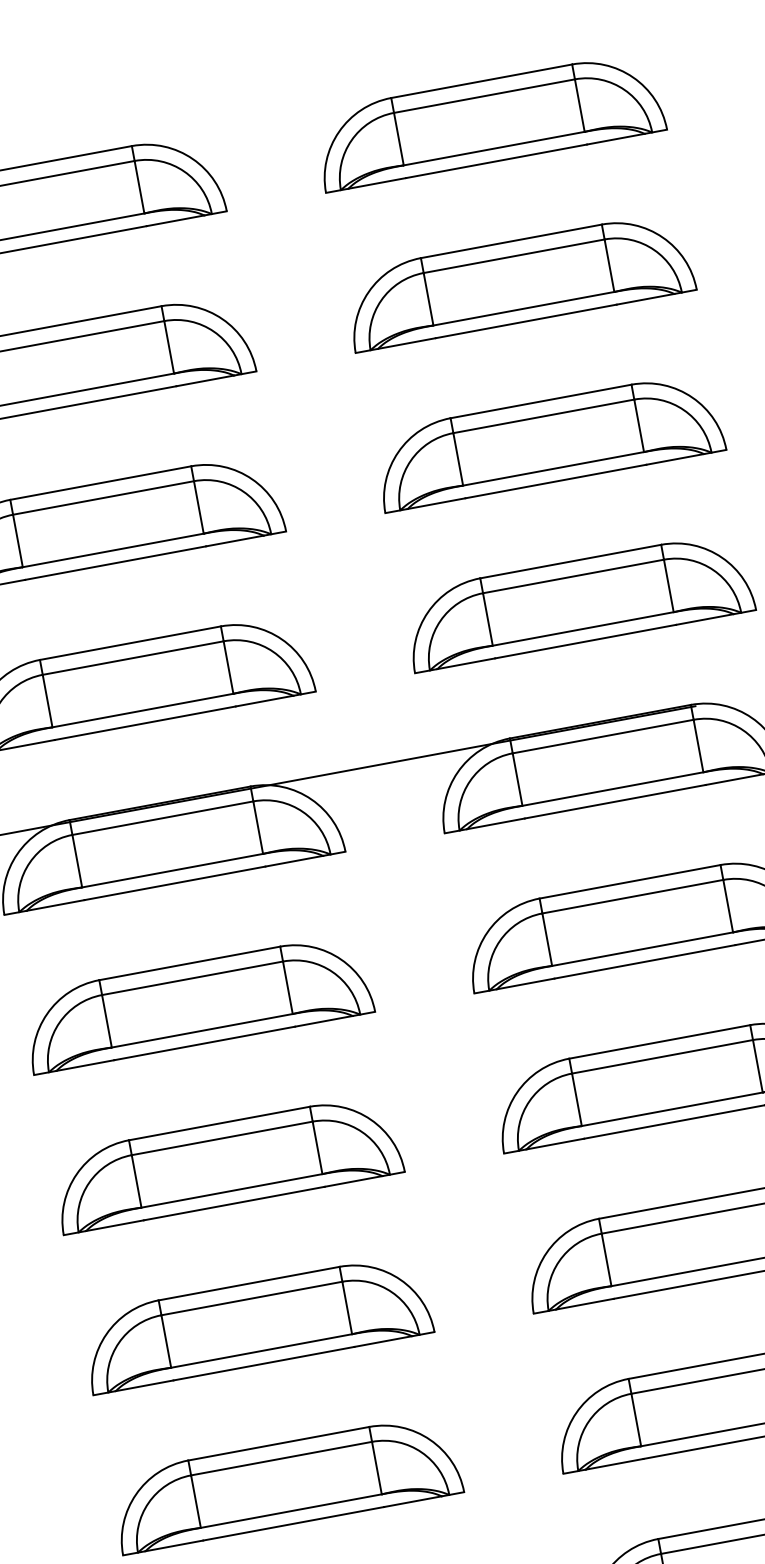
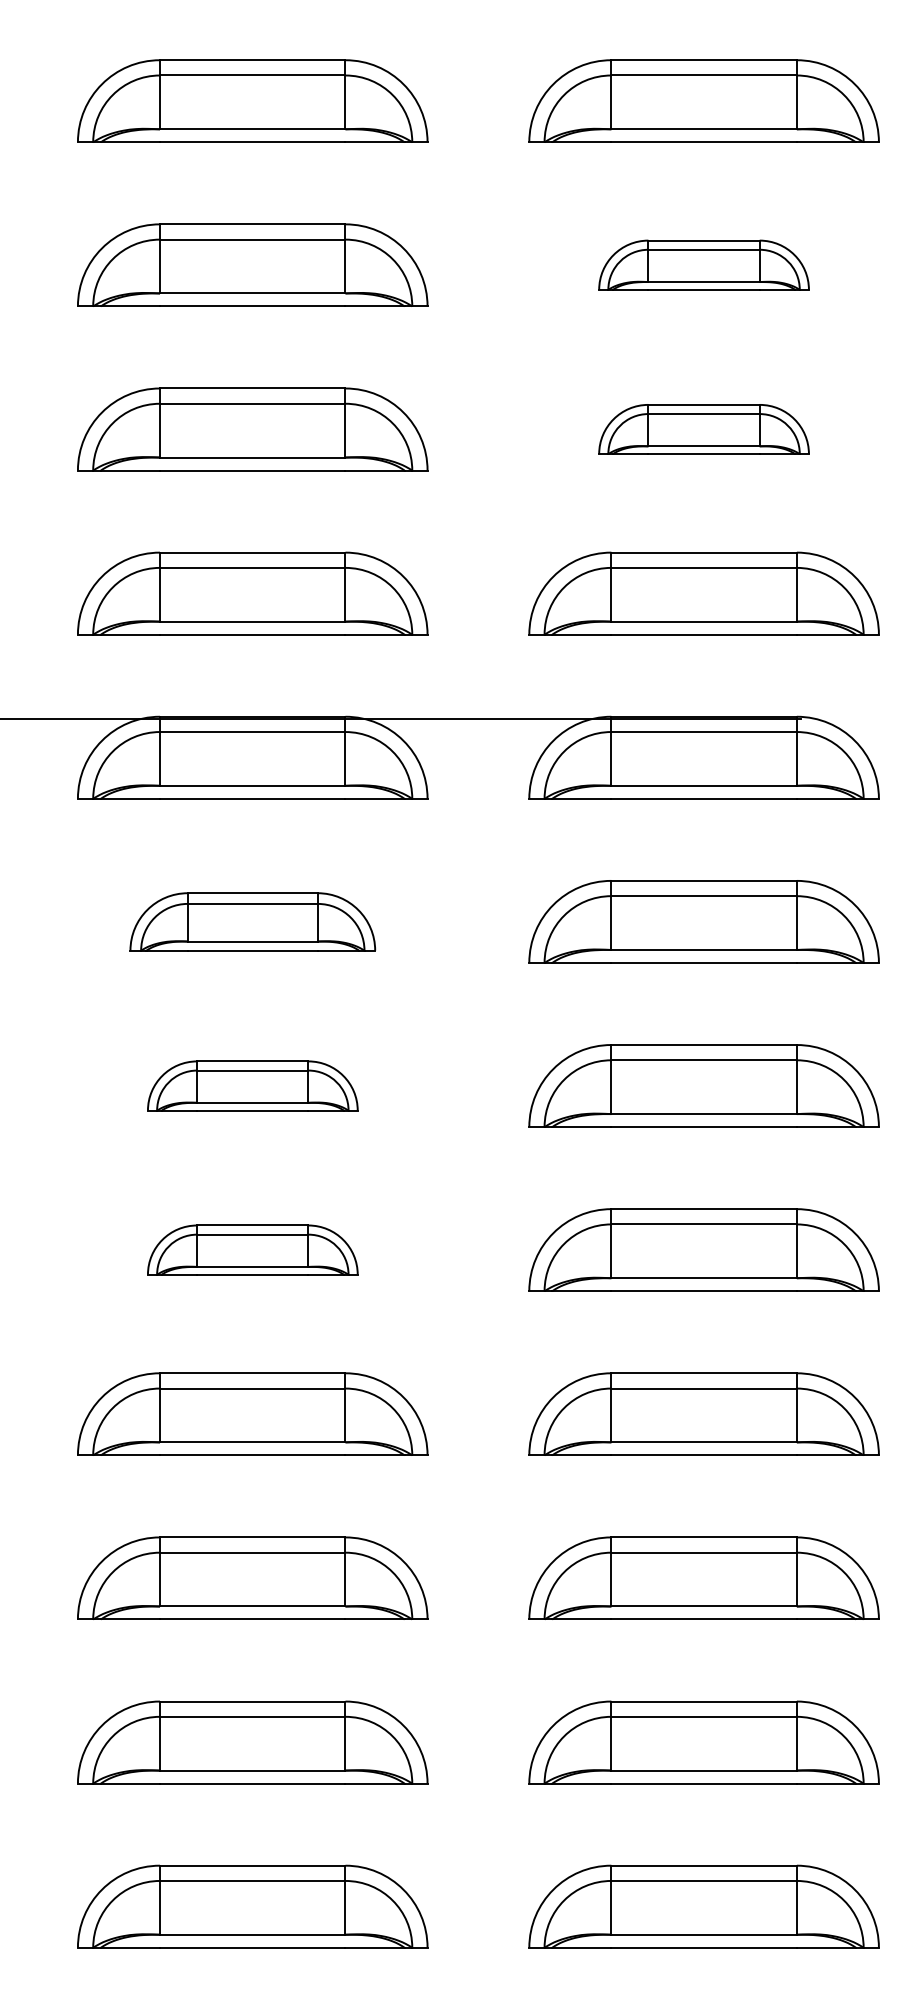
part: (518, 280) -> (703, 264), size x0.6
part: (547, 441) -> (703, 429), size x0.6
part: (196, 1003) -> (252, 921), size x0.7
part: (226, 1163) -> (252, 1085), size x0.6
part: (256, 1323) -> (252, 1249), size x0.6

